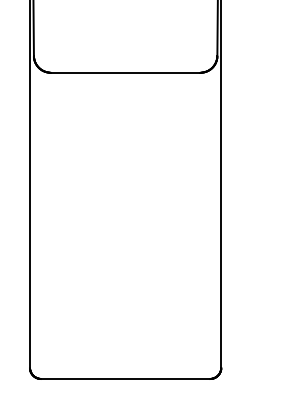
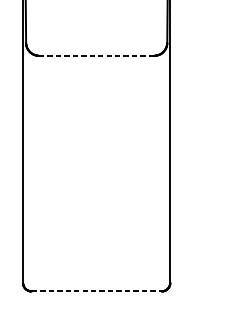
line: (125, 72) -> (96, 55), solid -> dashed
line: (126, 378) -> (97, 291), solid -> dashed

